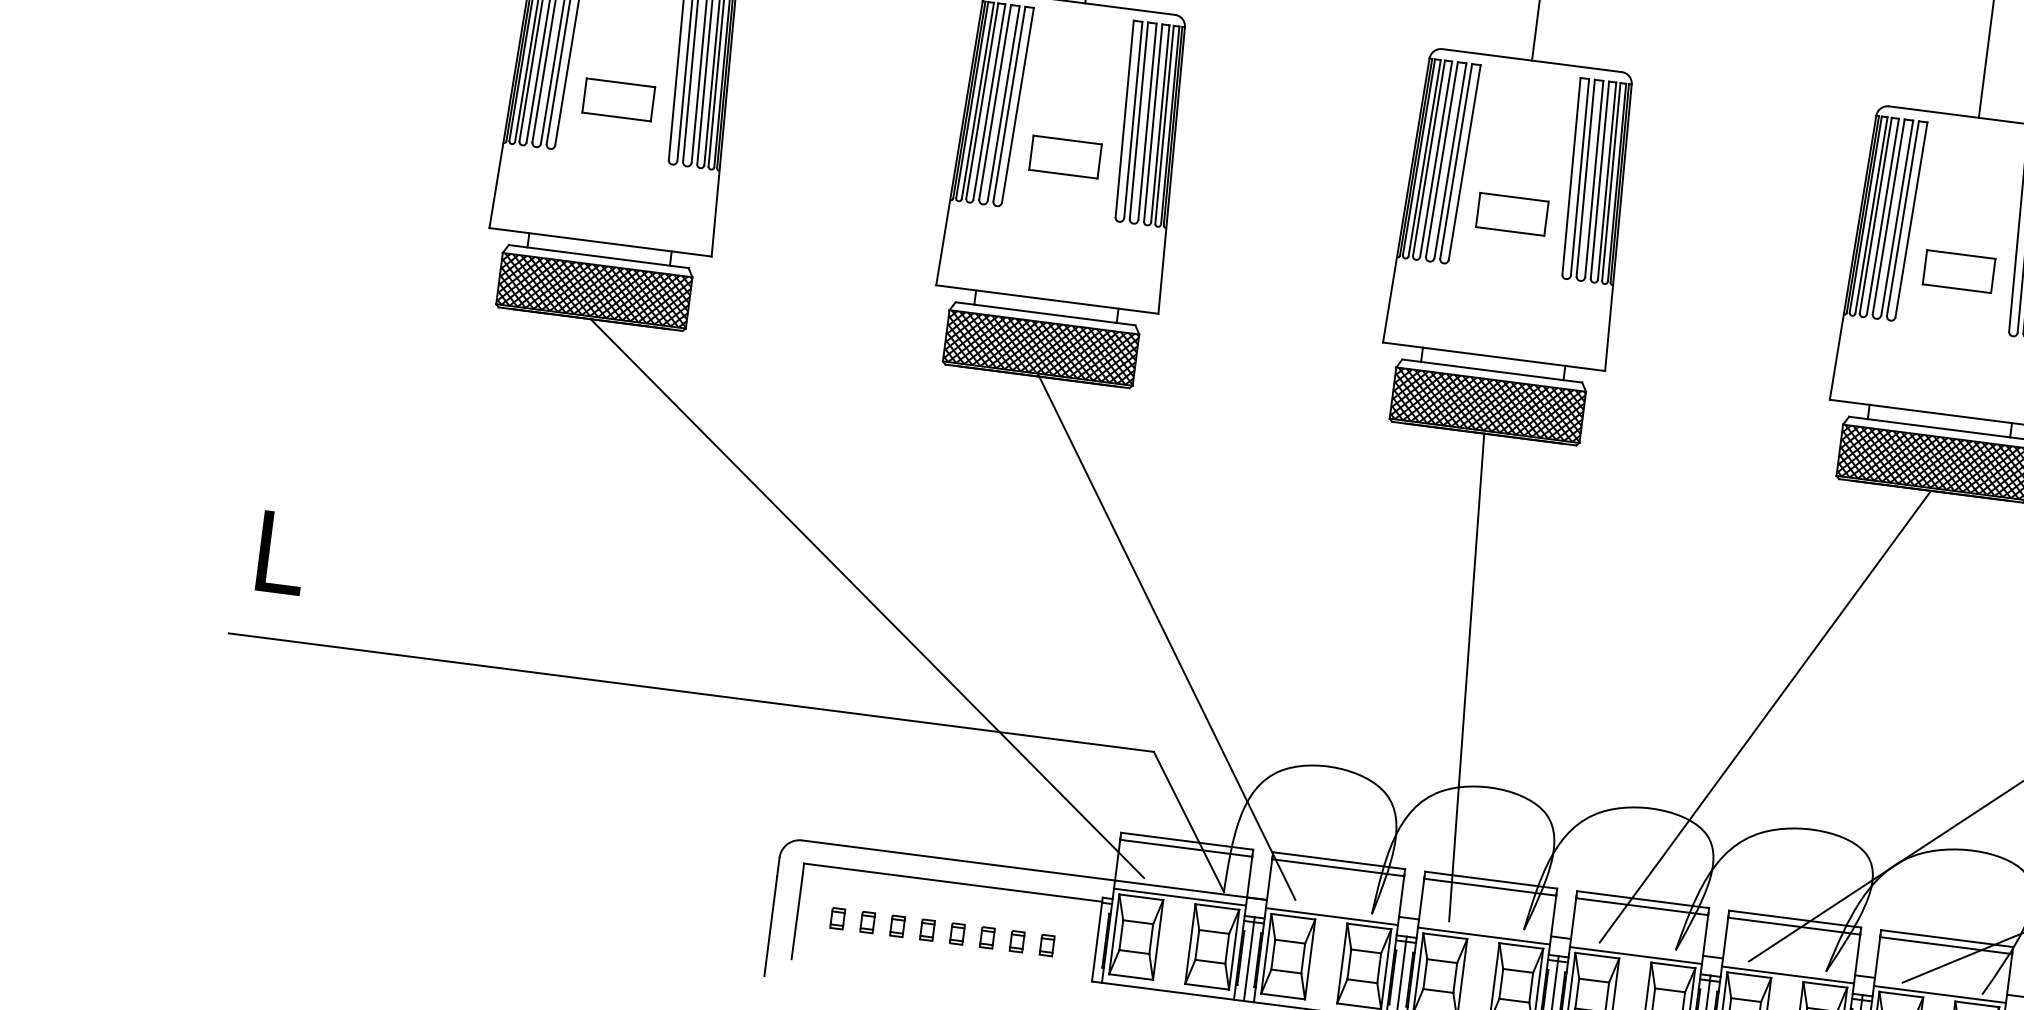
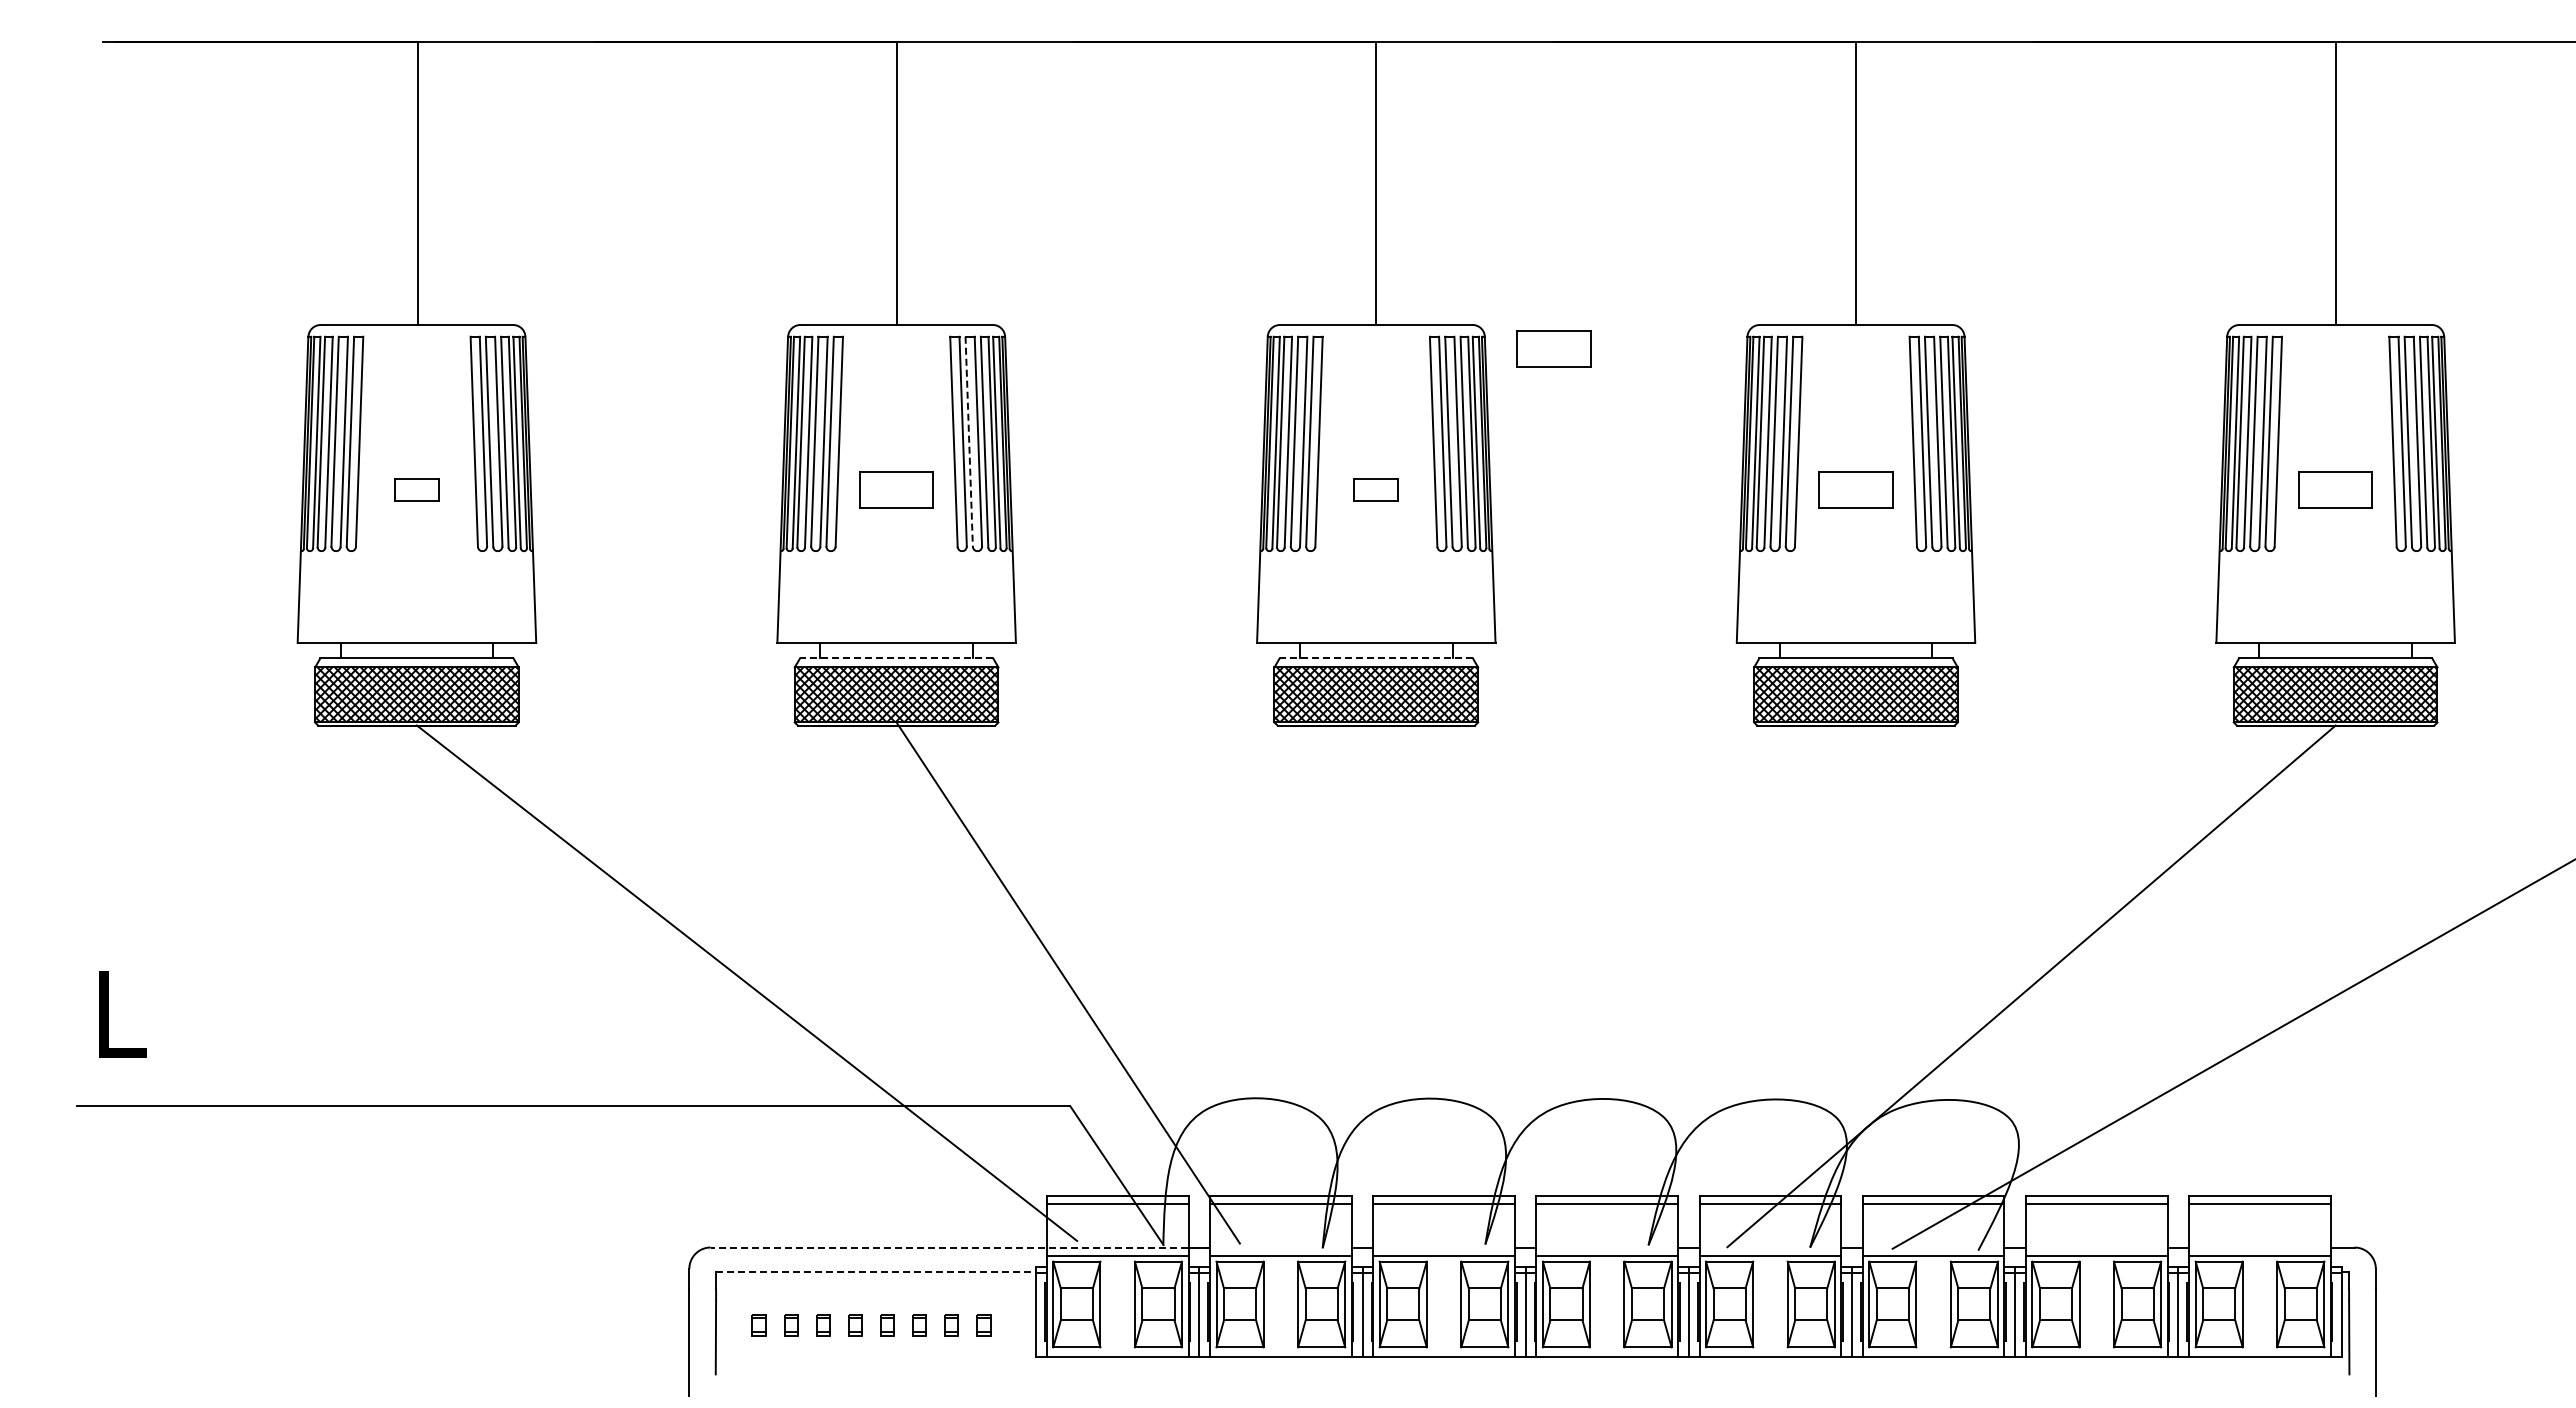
part: (618, 99) -> (416, 489), size x0.6
part: (1694, 103) -> (1553, 348), added
line: (1139, 121) -> (969, 442), solid -> dashed
part: (1512, 213) -> (1376, 489), size x0.6
line: (1045, 313) -> (896, 658), solid -> dashed
line: (1492, 371) -> (1376, 658), solid -> dashed
line: (1466, 677) -> (1390, 985), removed
line: (1765, 716) -> (1711, 986), removed
line: (1034, 870) -> (960, 1247), solid -> dashed
line: (953, 882) -> (876, 1271), solid -> dashed

